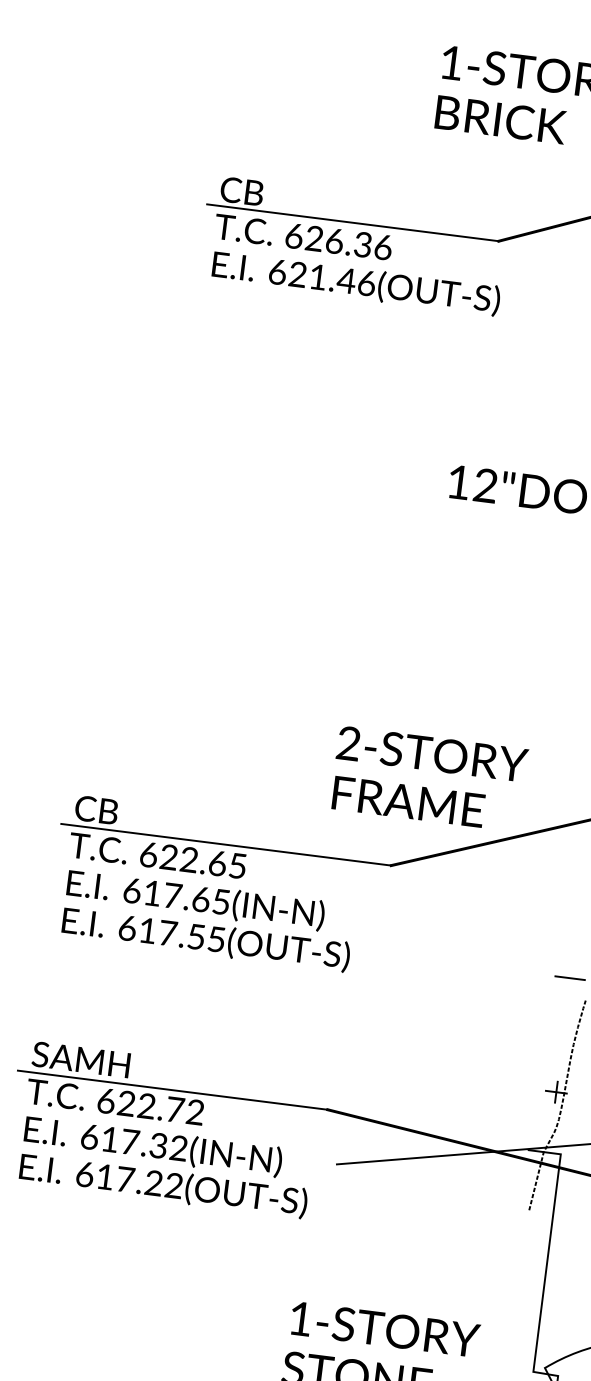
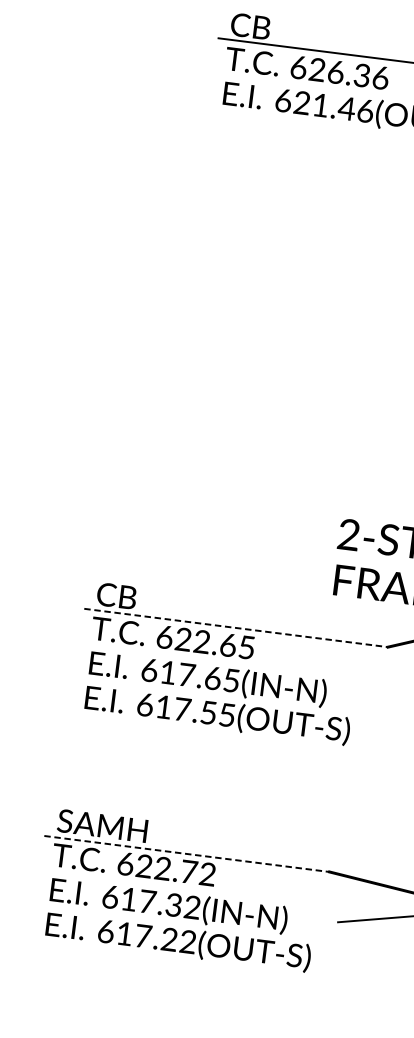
line: (226, 844) -> (236, 627), solid -> dashed
line: (173, 1090) -> (187, 854), solid -> dashed

